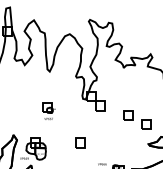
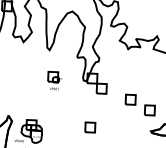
part: (48, 110) -> (54, 79), moved
part: (80, 142) -> (90, 127), moved

